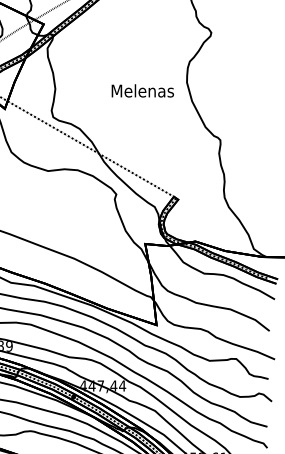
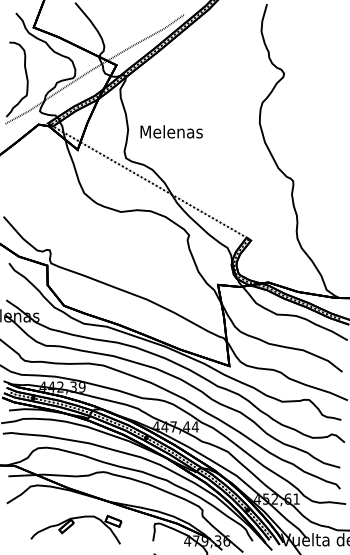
text: (142, 90) -> (171, 131), moved

